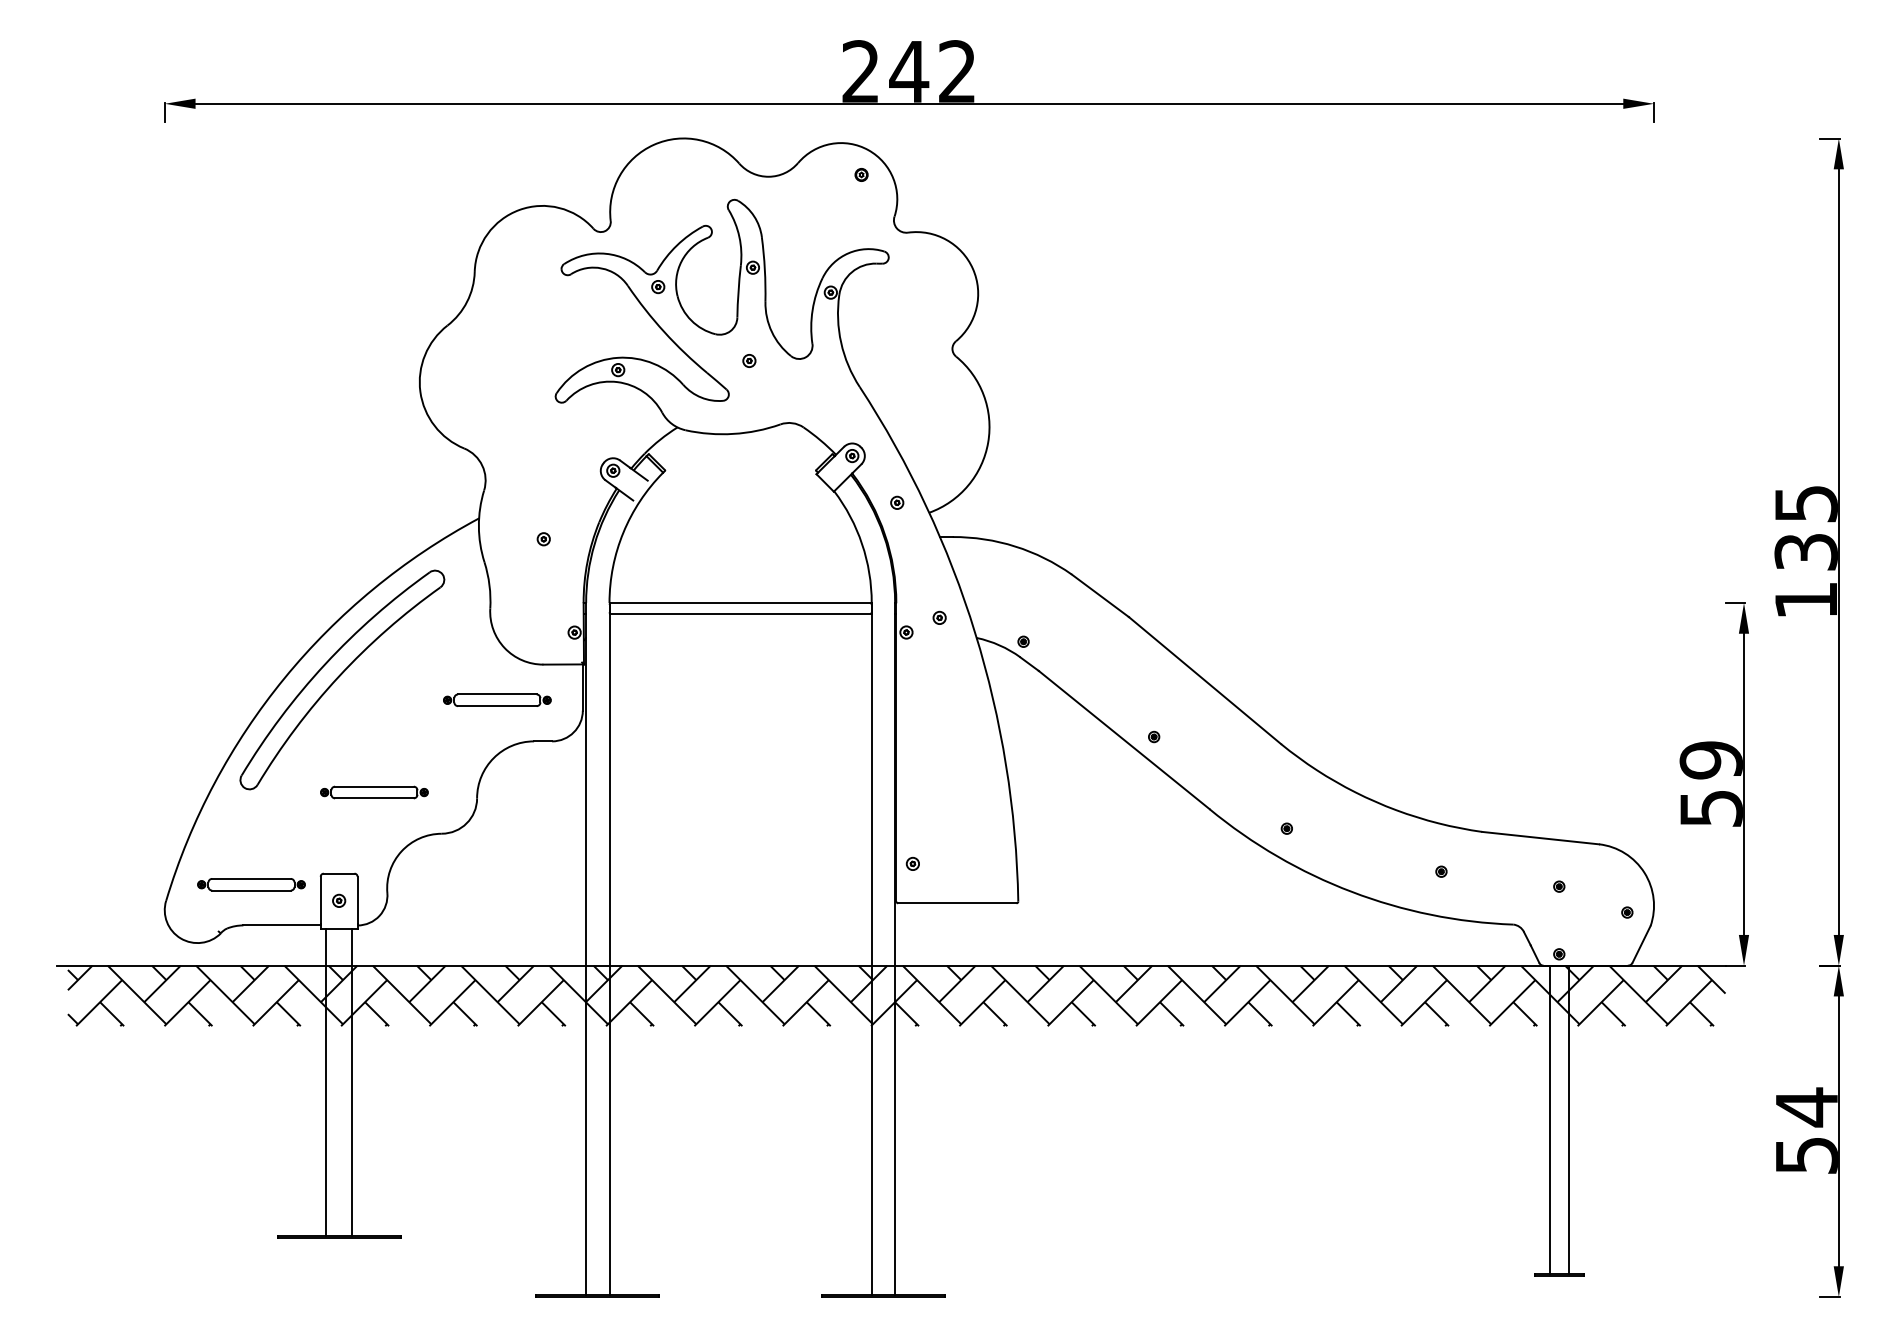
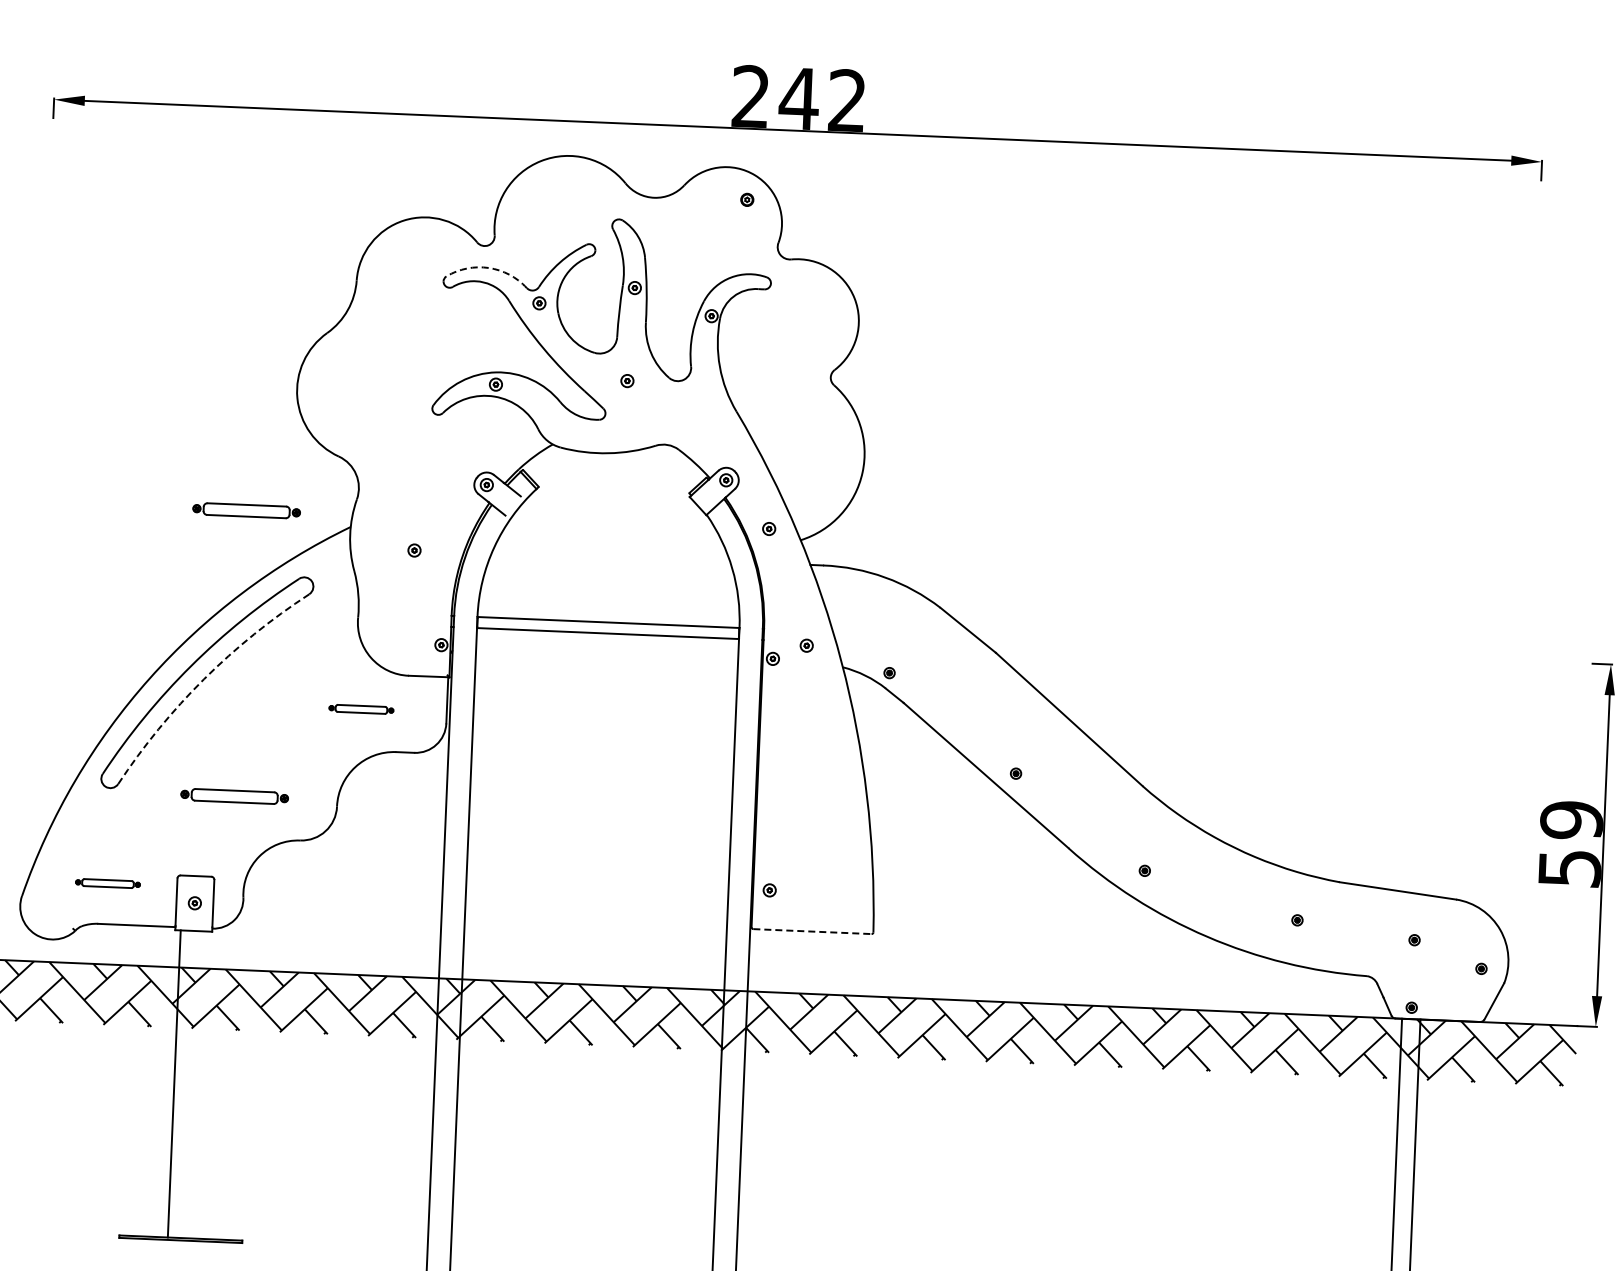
arc: (606, 253) -> (489, 267), solid -> dashed
part: (374, 506) -> (246, 510), added
arc: (338, 676) -> (203, 679), solid -> dashed
part: (497, 699) -> (361, 708), size x0.6
part: (251, 884) -> (108, 883), size x0.6
line: (957, 903) -> (812, 931), solid -> dashed
line: (352, 1081) -> (200, 1084), removed

